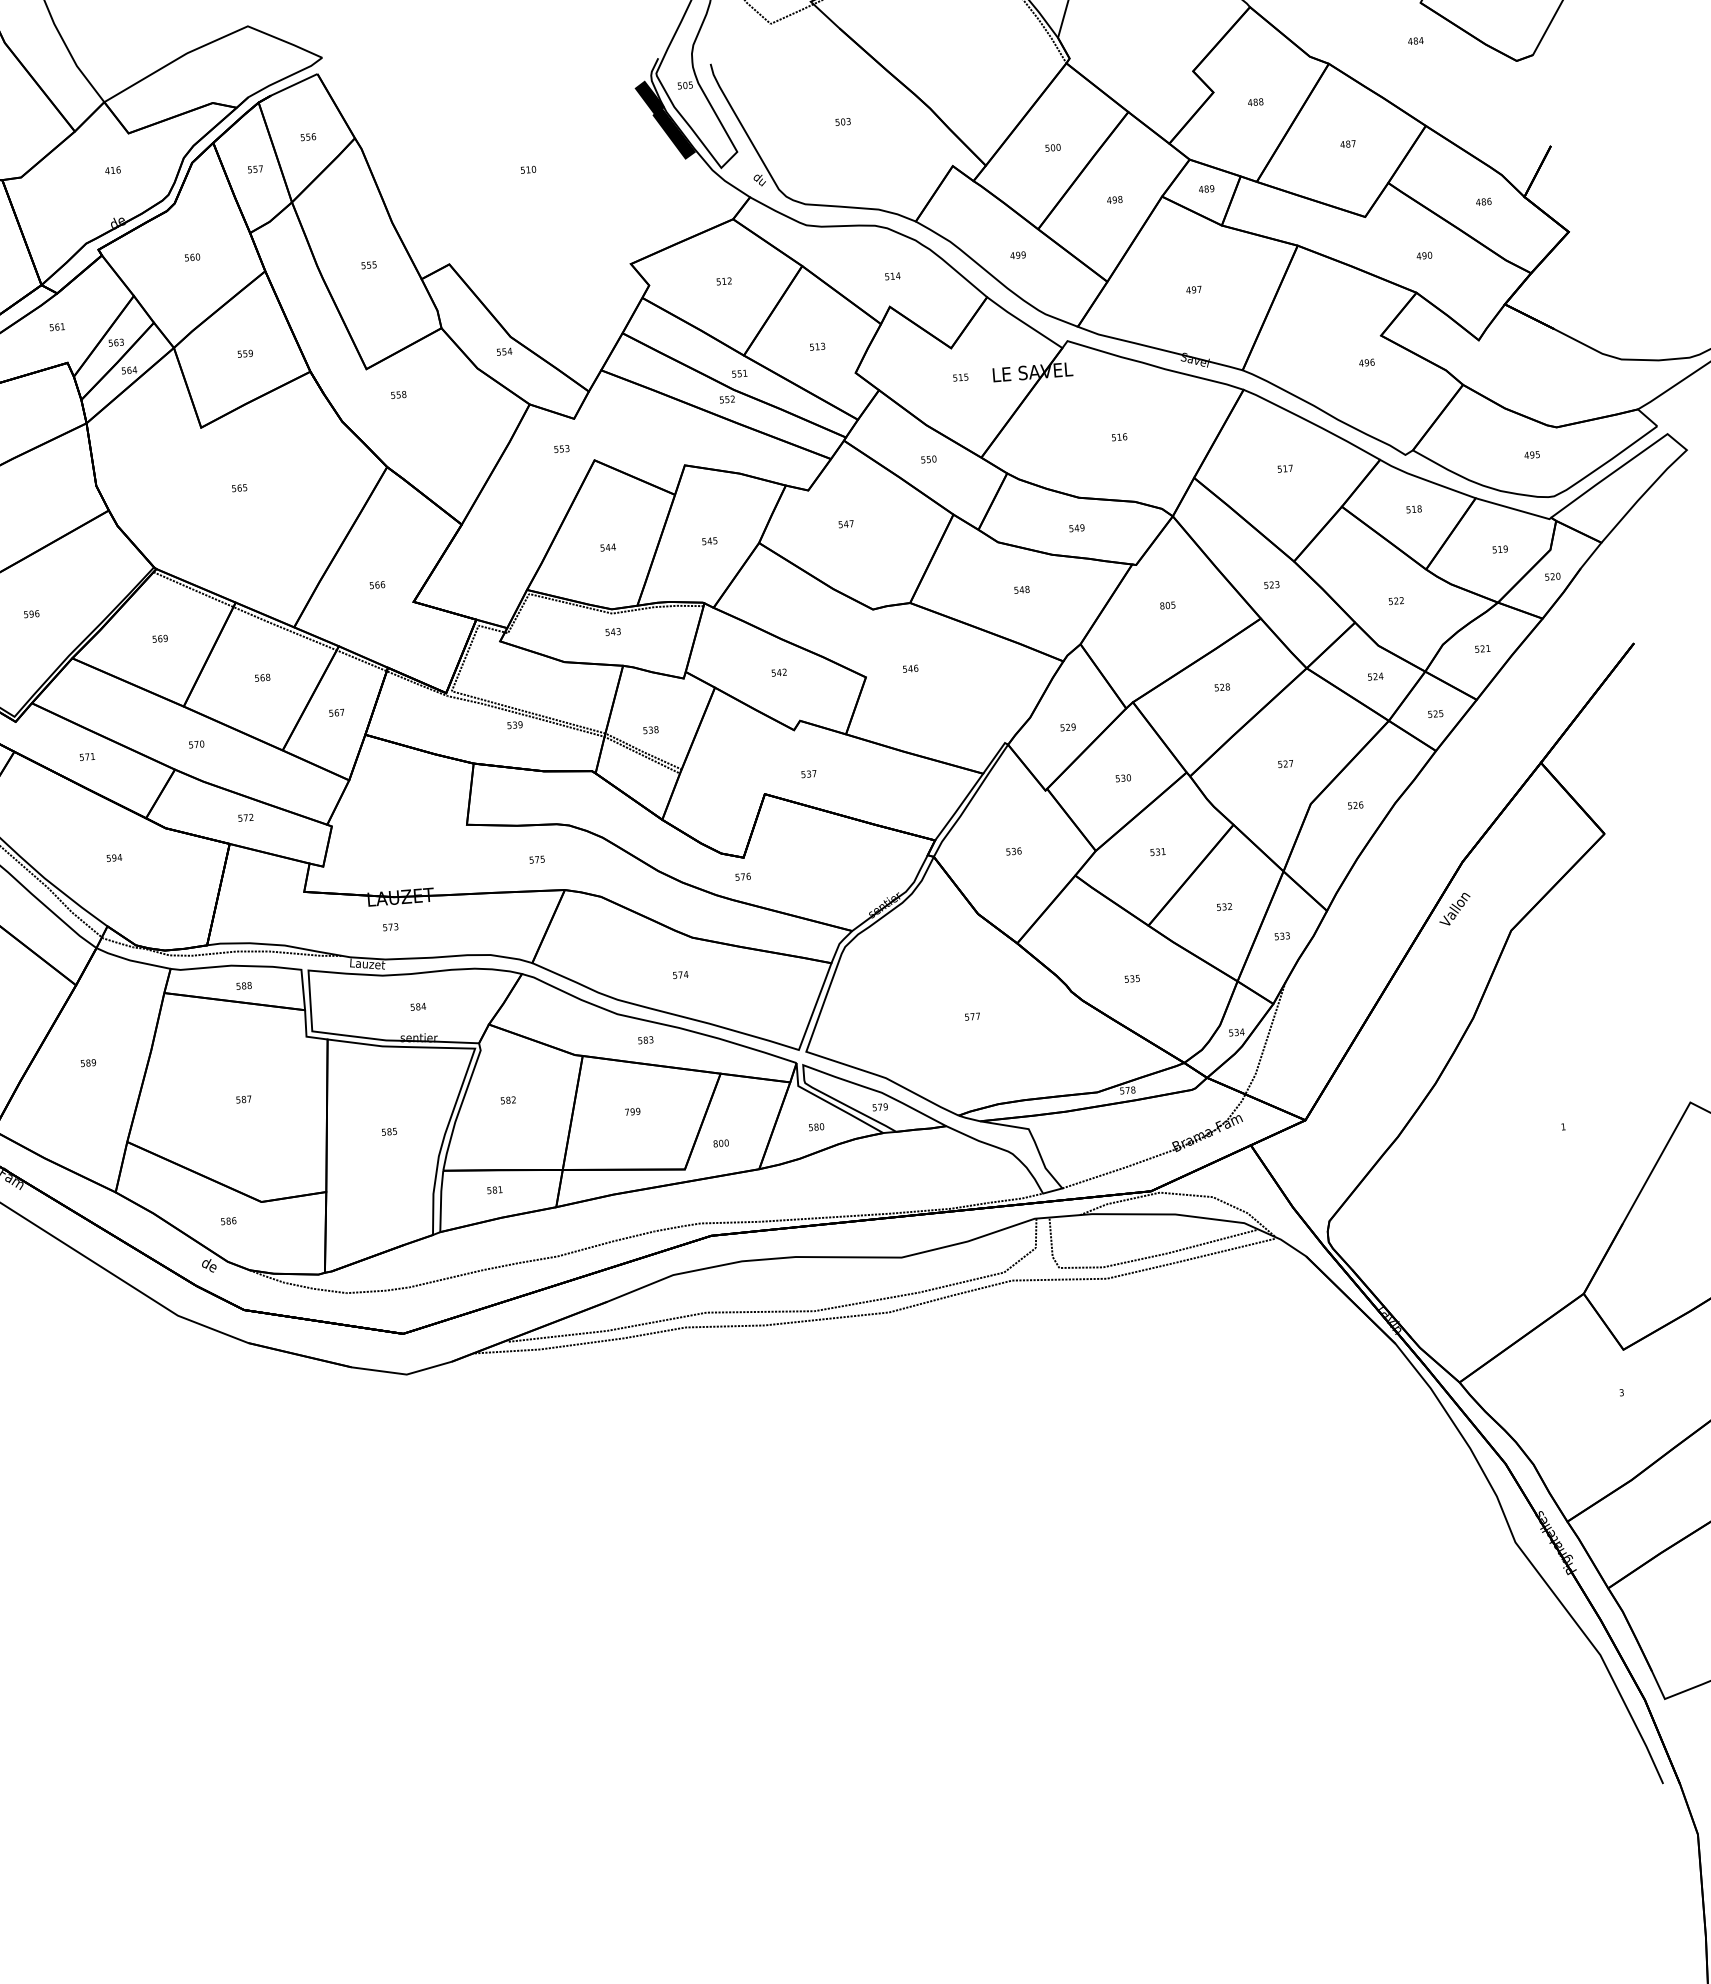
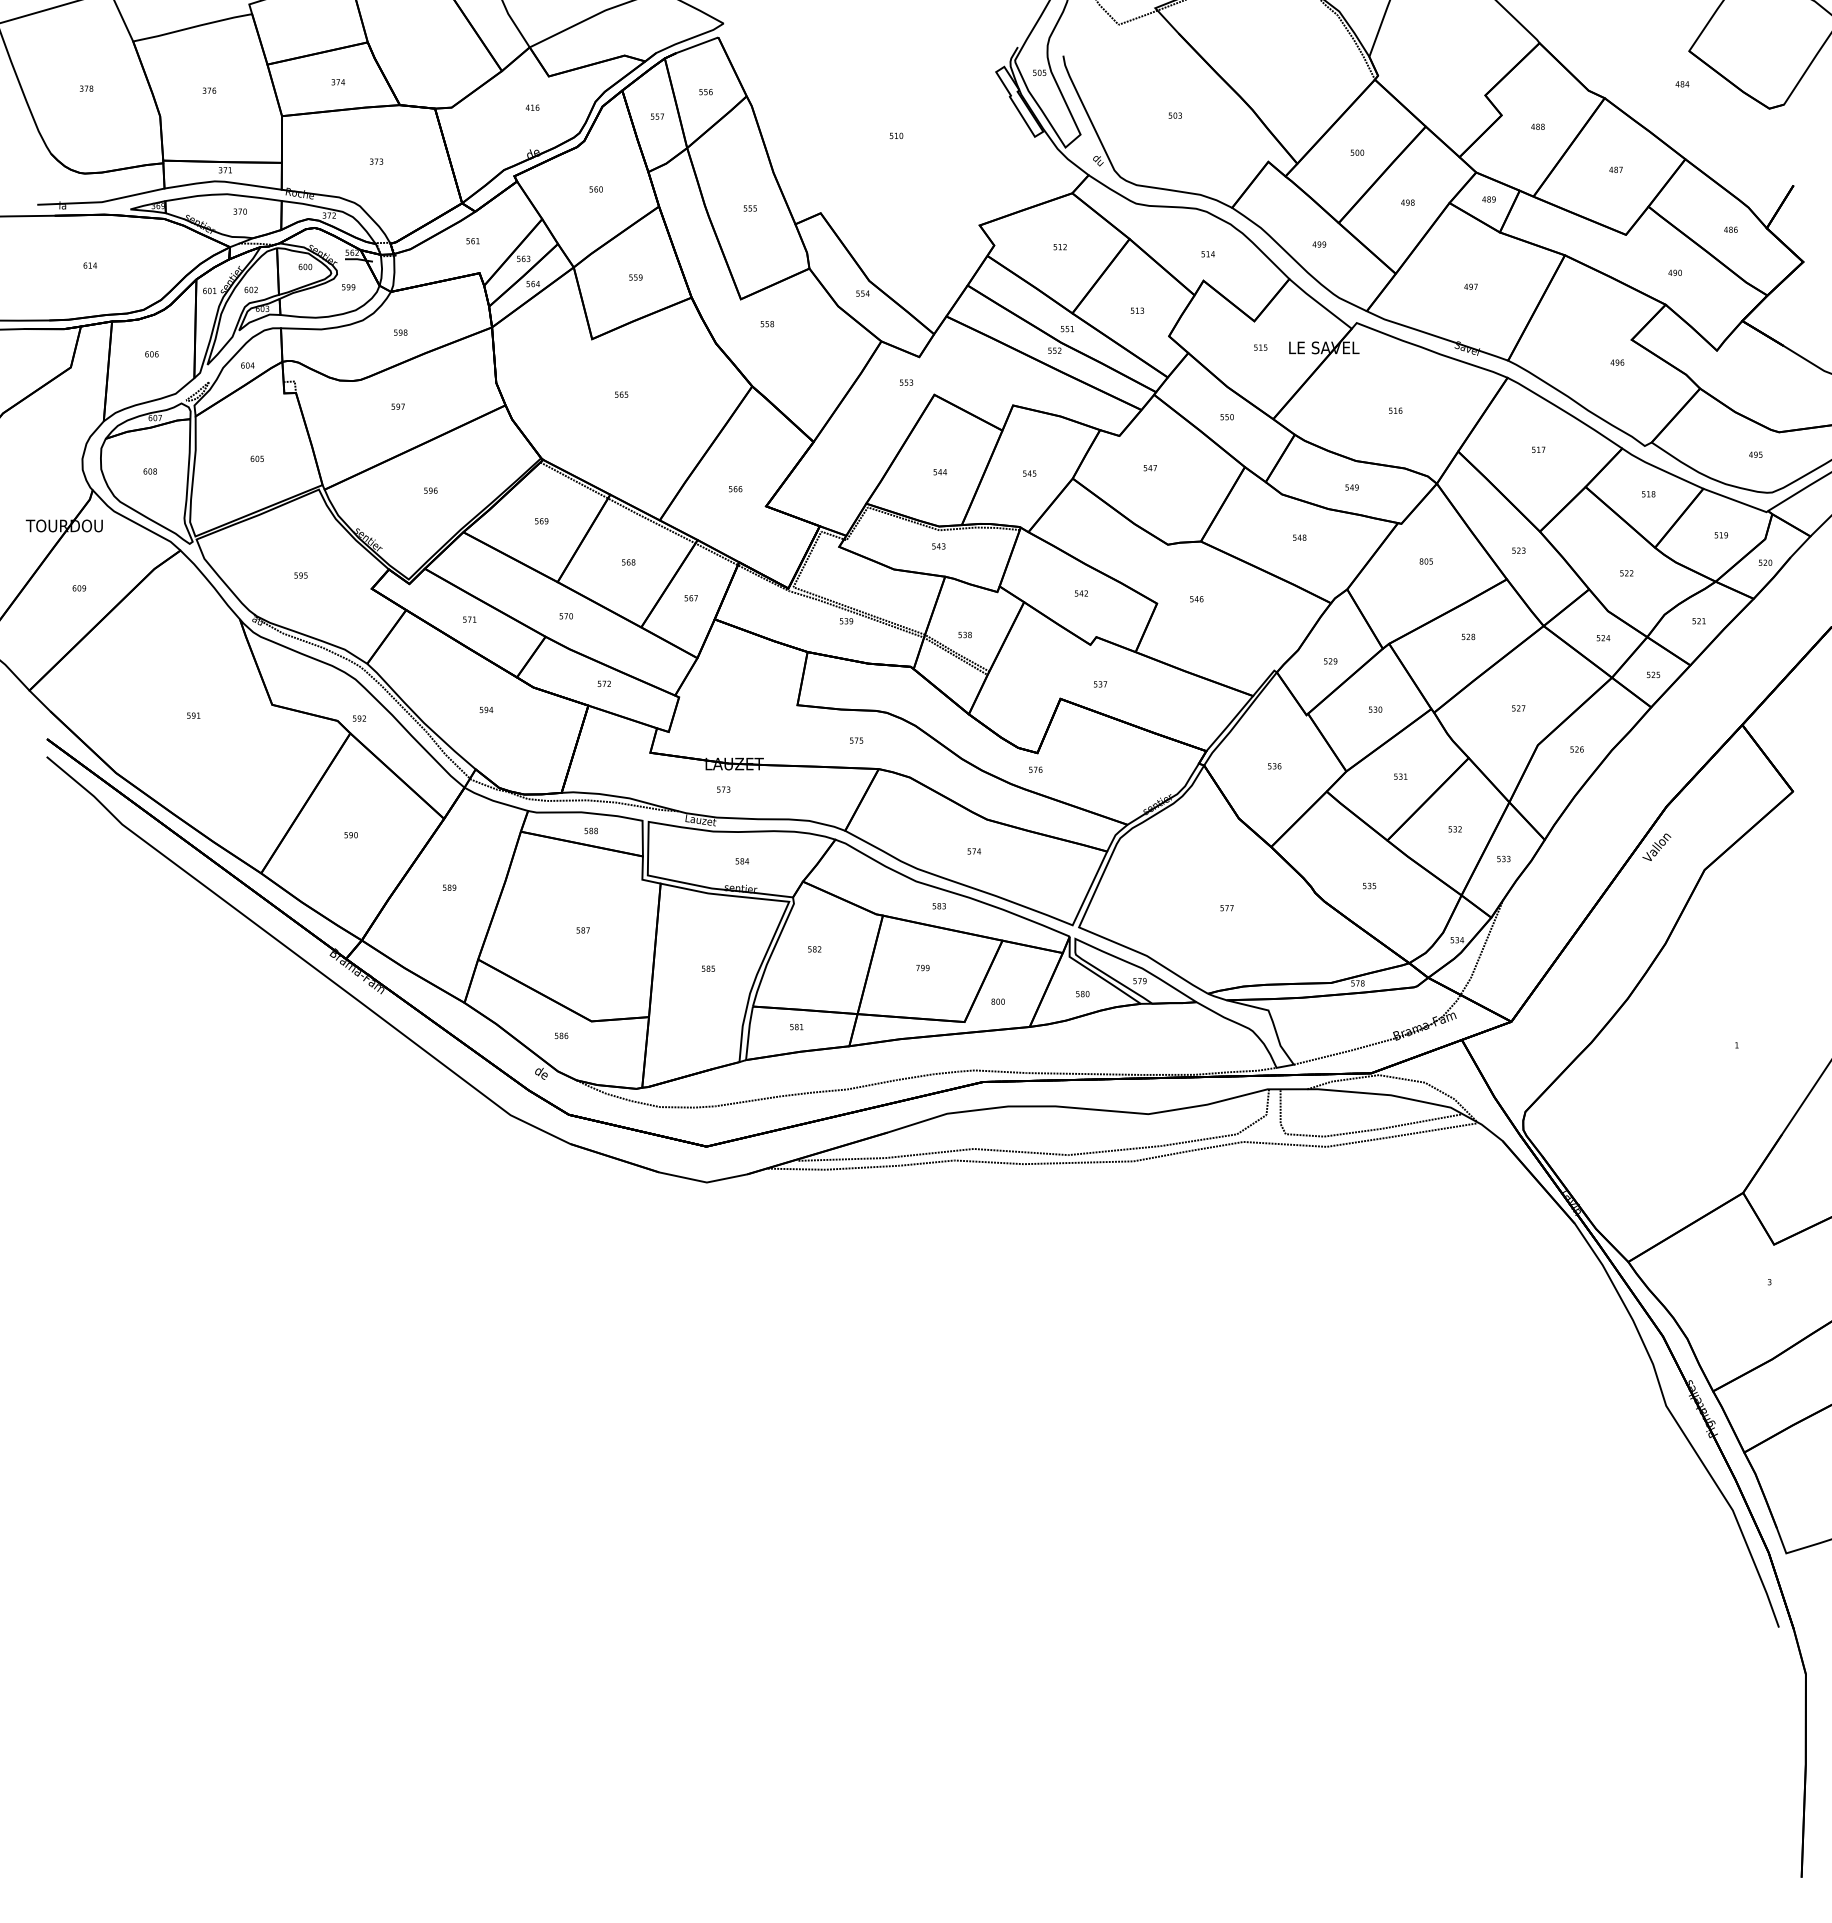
fill: (664, 119) -> (1019, 101), removed

